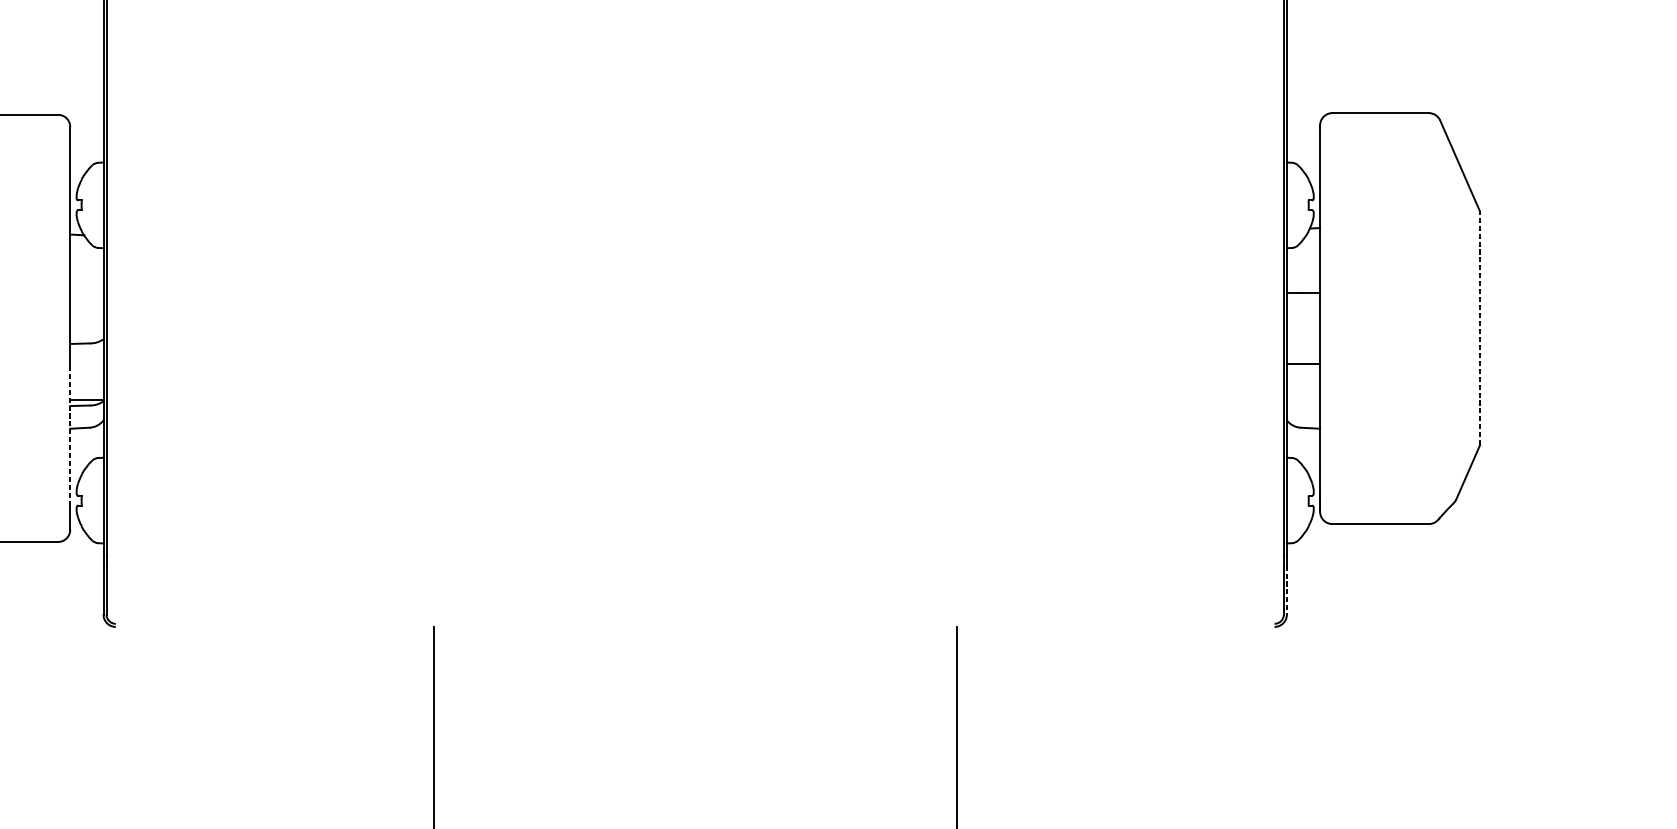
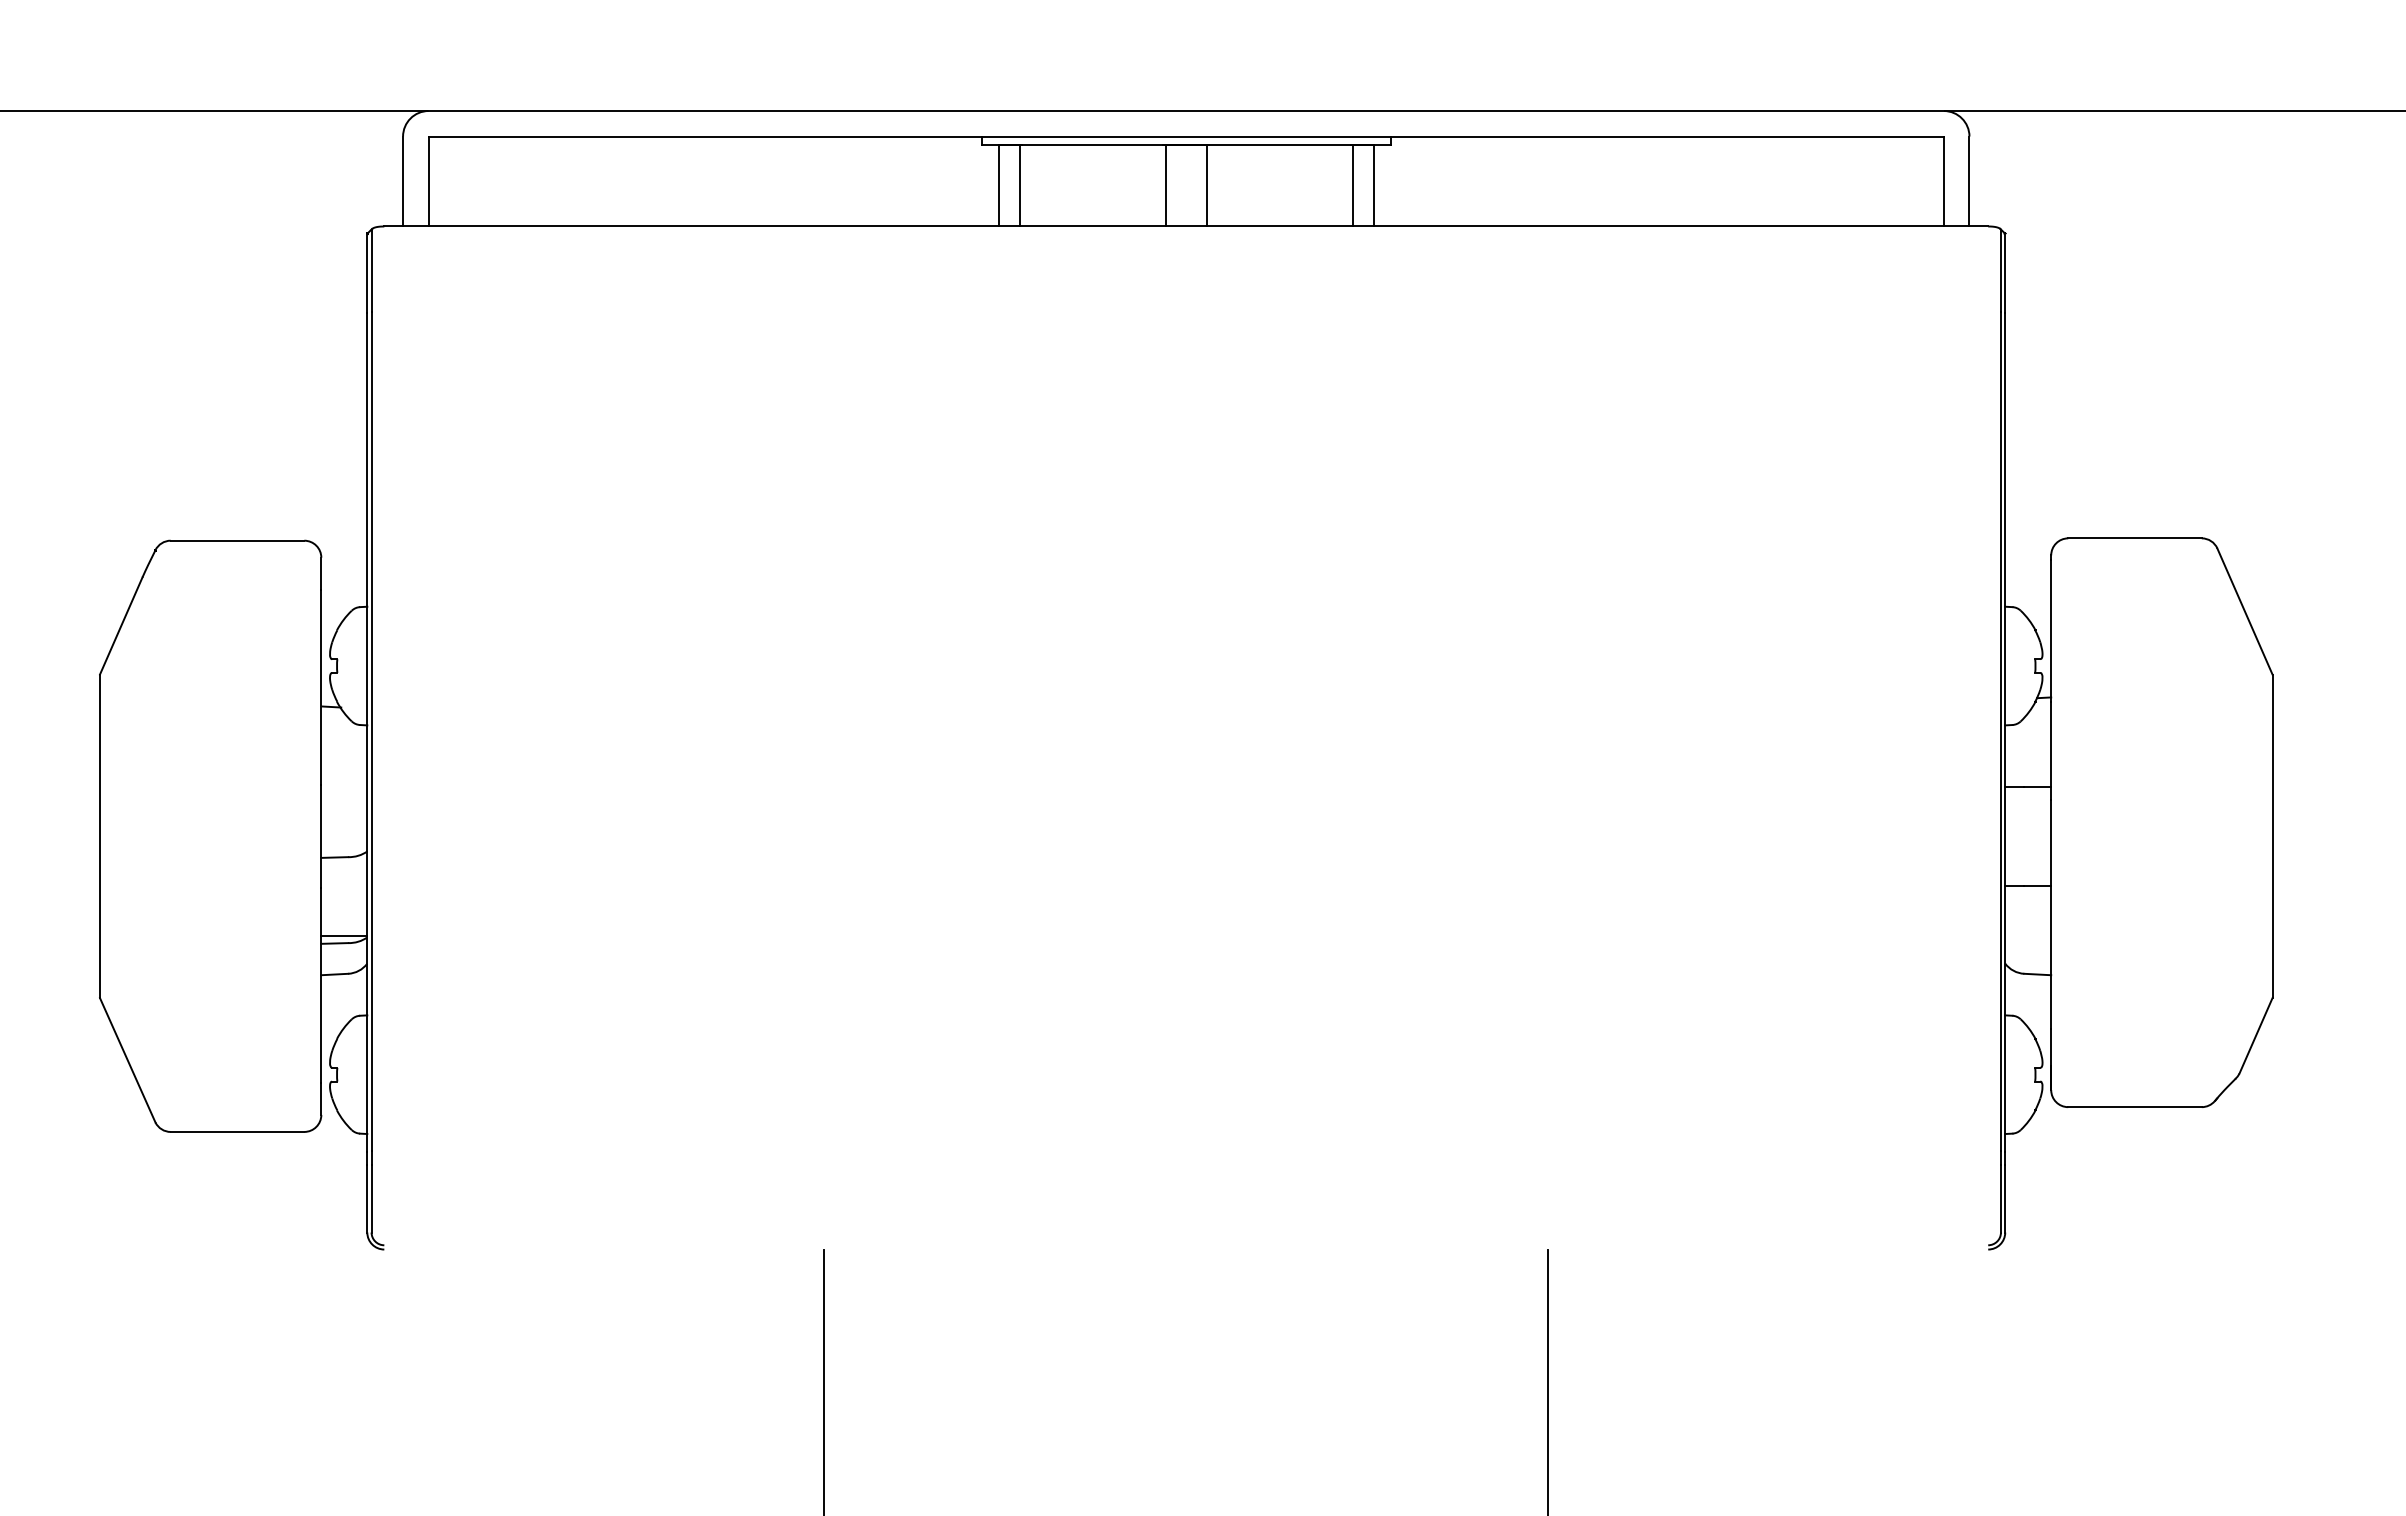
line: (1479, 328) -> (2272, 836), dashed -> solid
line: (70, 436) -> (321, 986), dashed -> solid
line: (1287, 590) -> (2005, 1198), dashed -> solid

